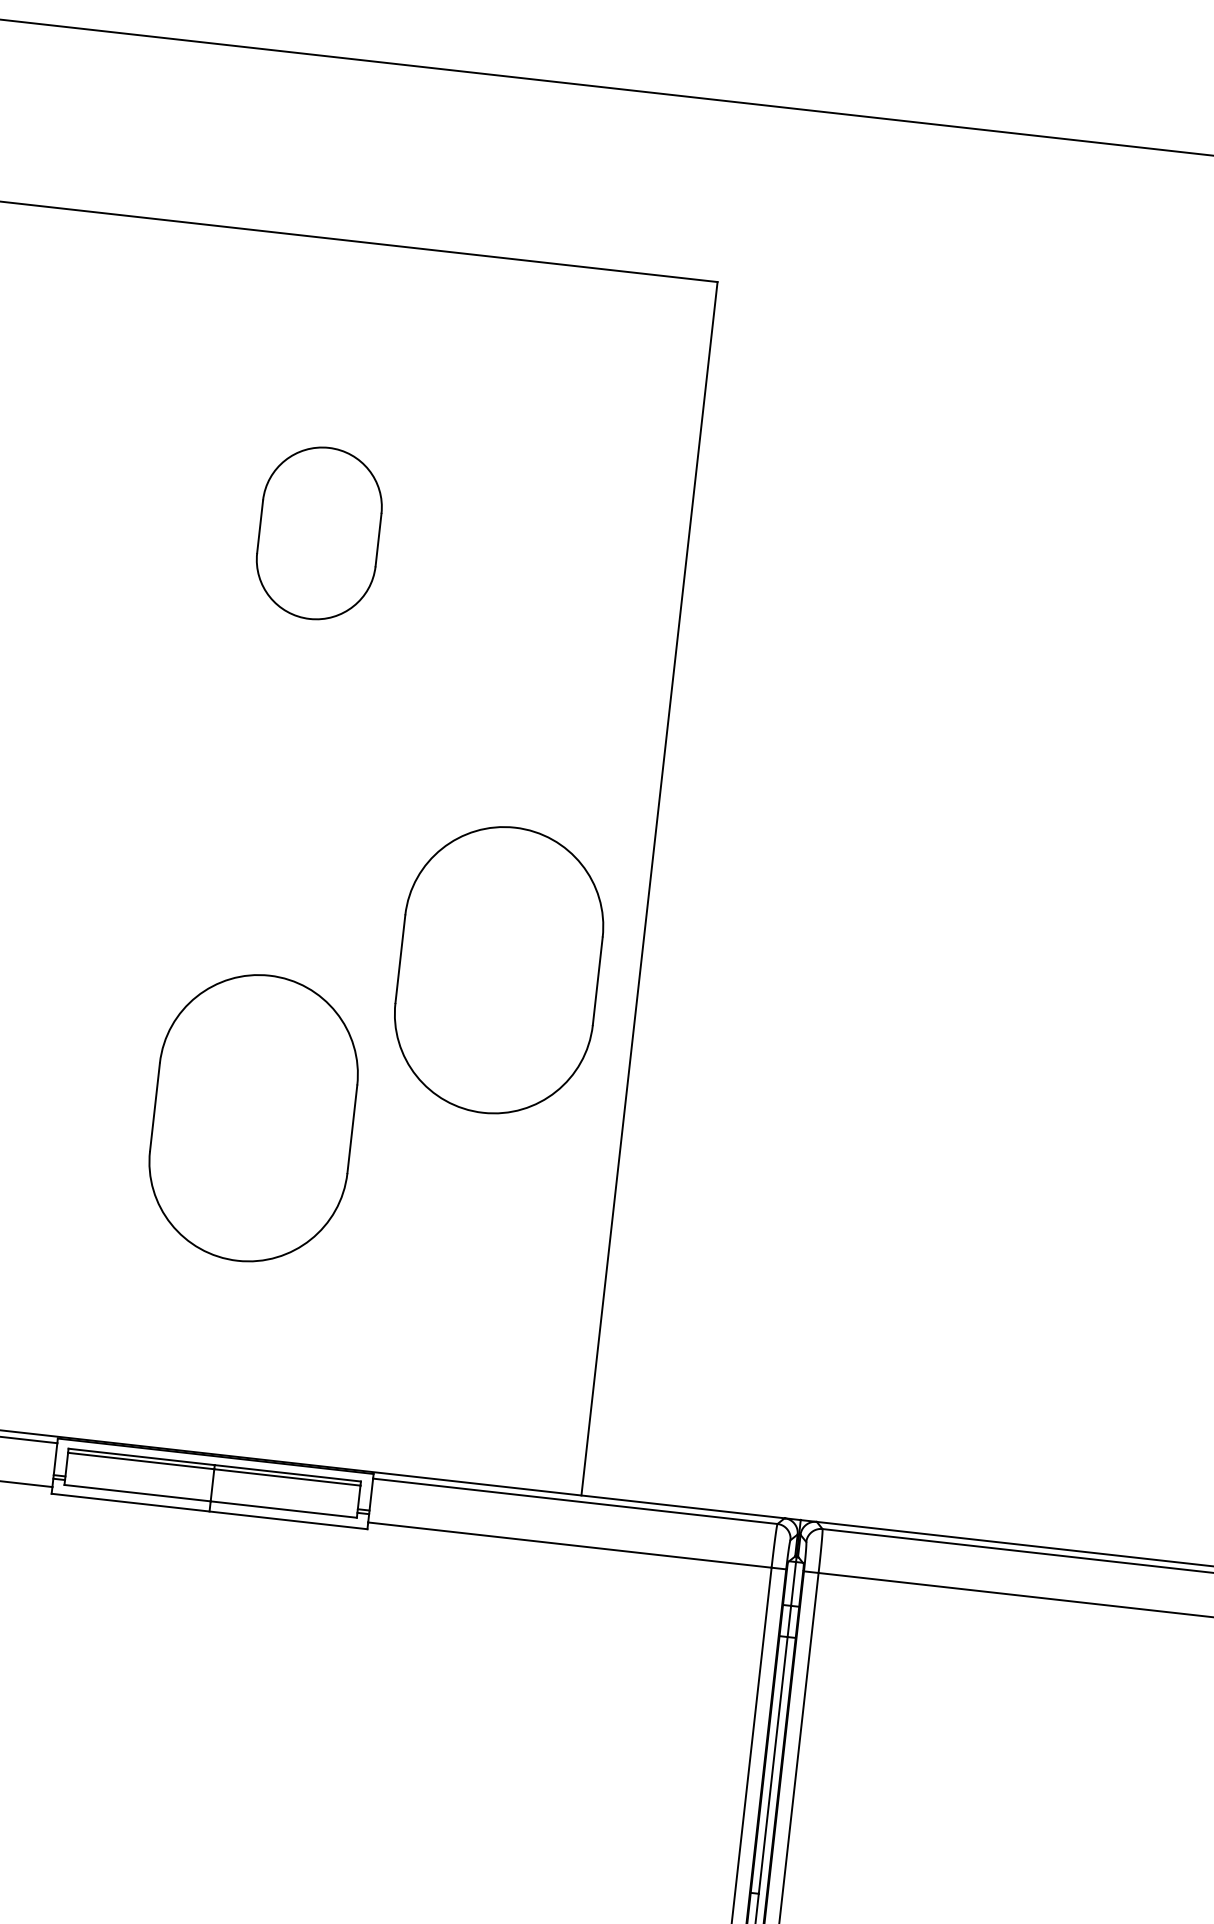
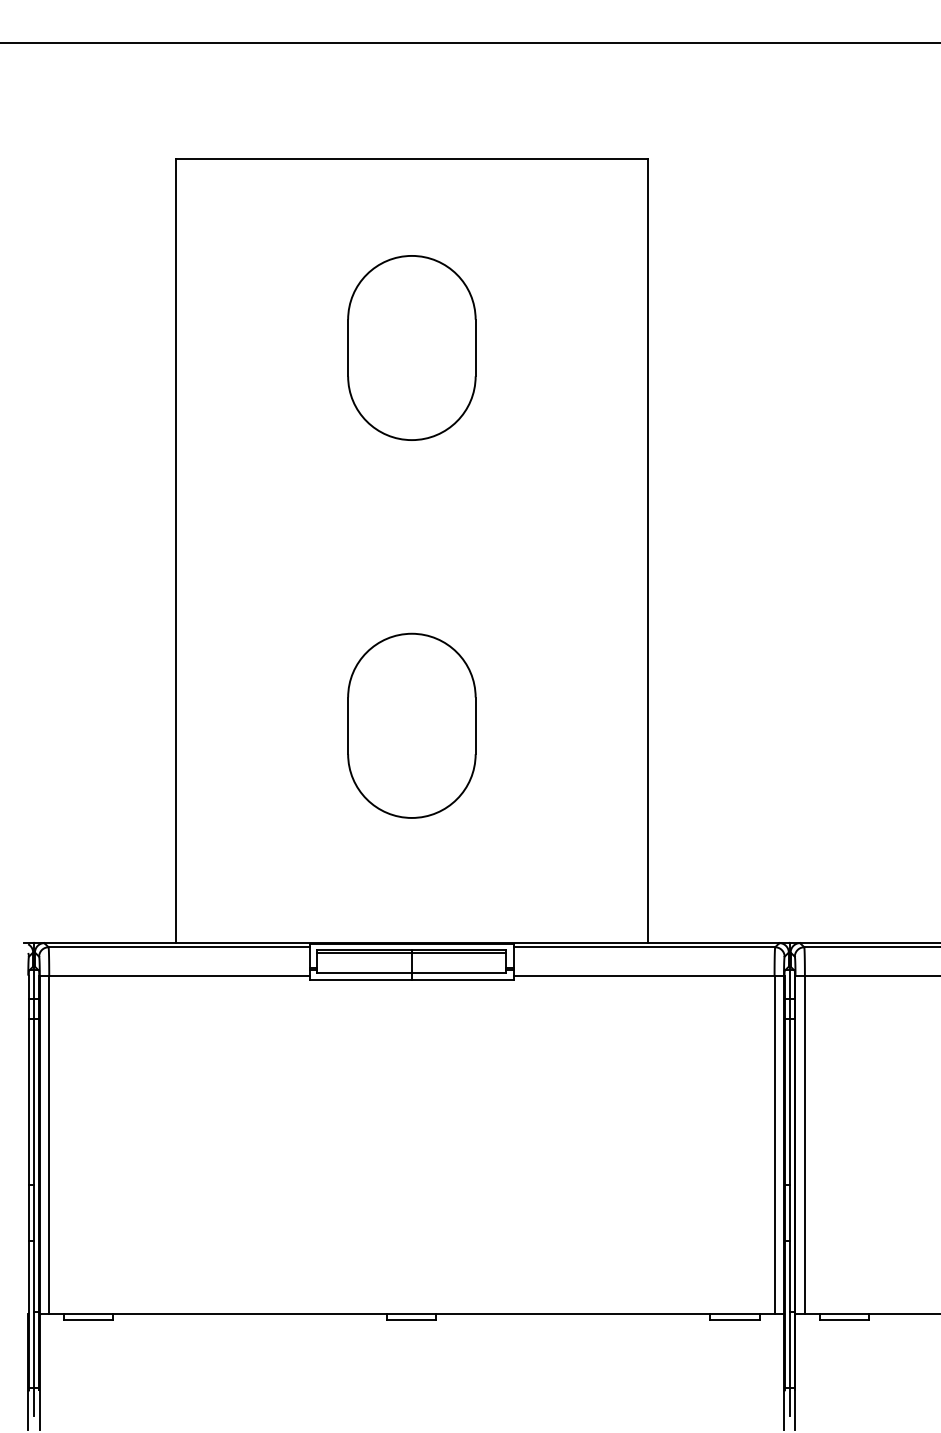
part: (318, 532) -> (411, 347), size x1.67
part: (498, 969) -> (557, 613), removed

